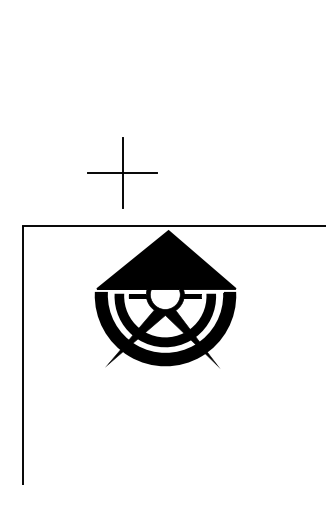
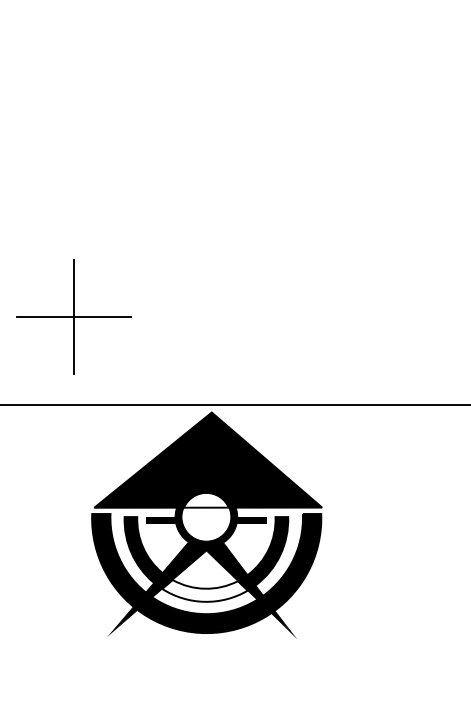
part: (122, 172) -> (73, 316), moved
fill: (165, 284) -> (206, 500), removed
fill: (164, 339) -> (205, 590), removed

